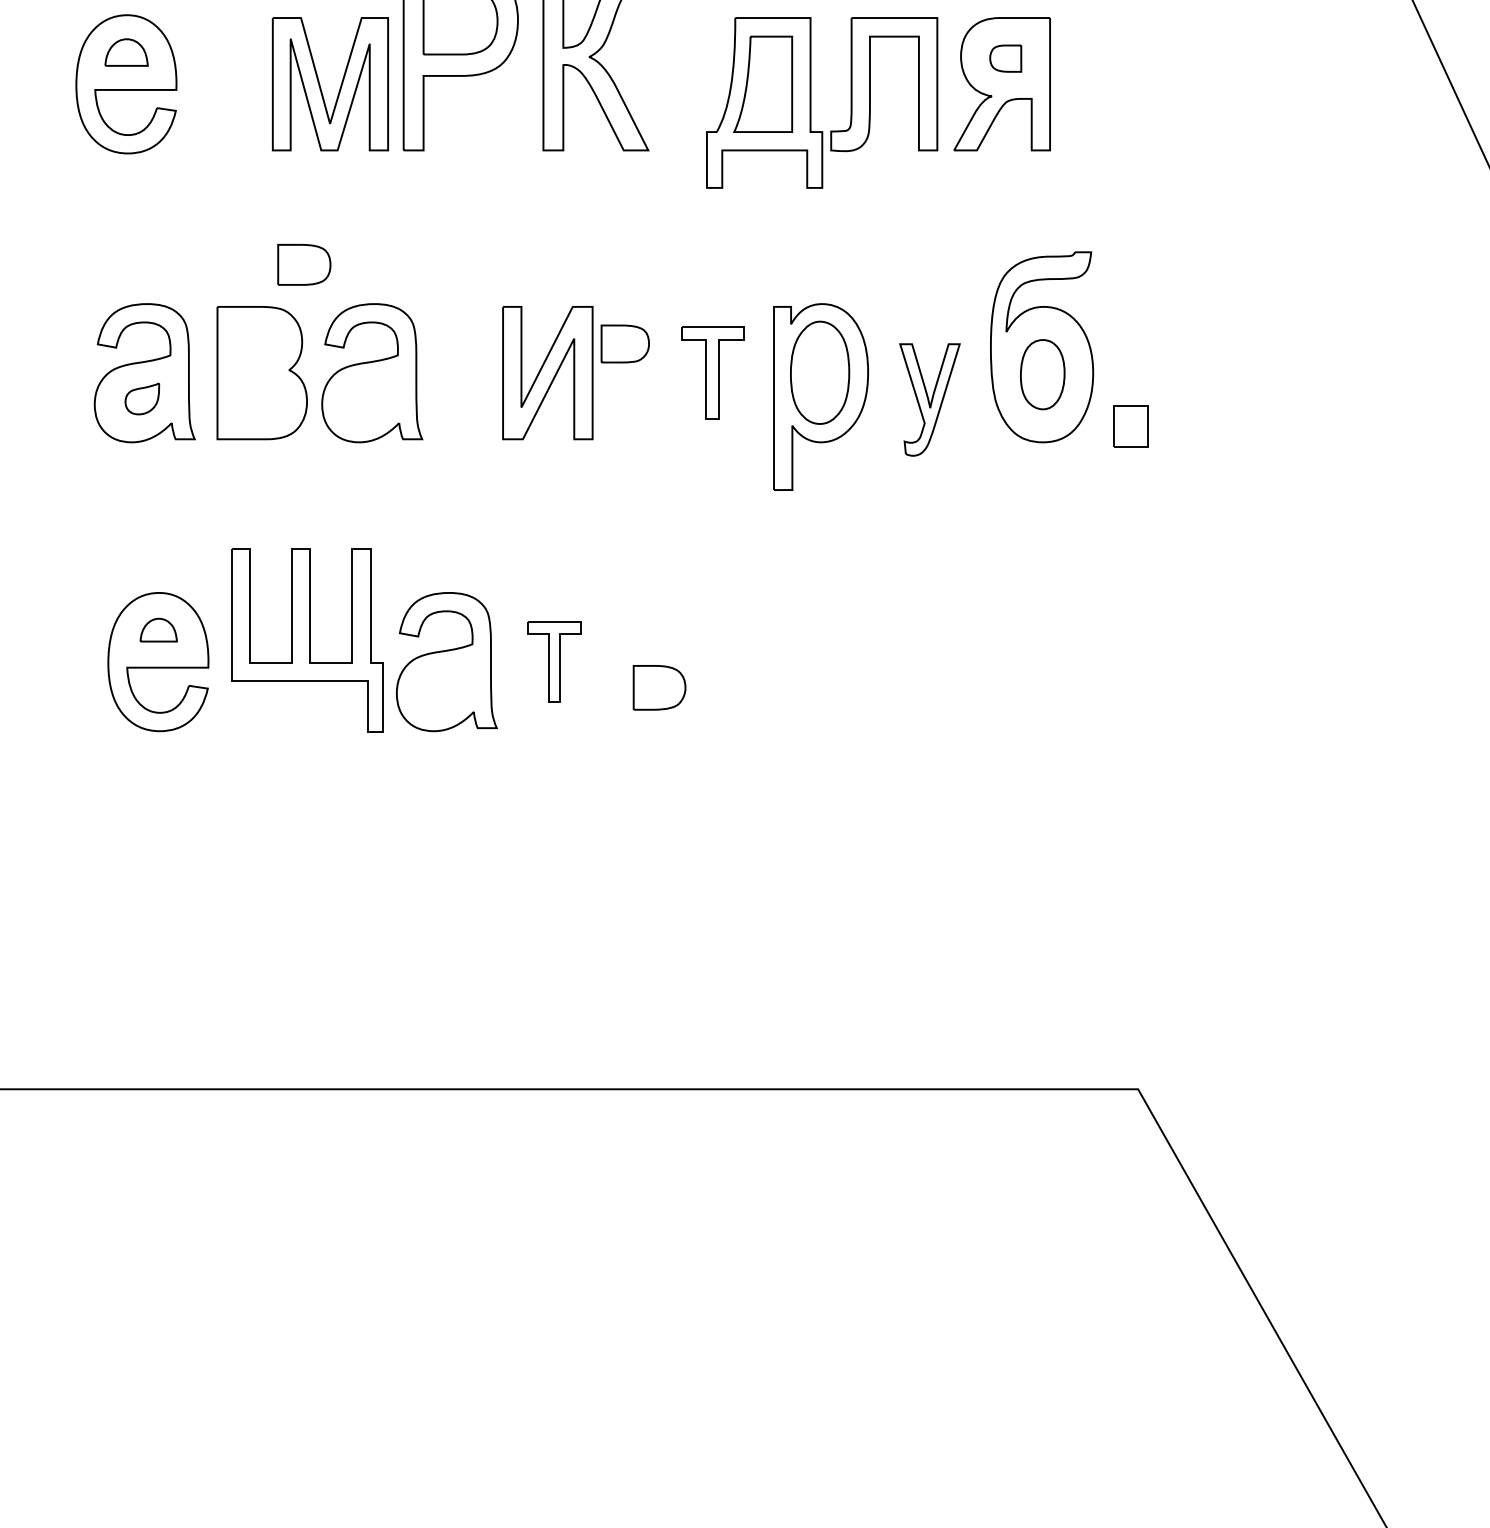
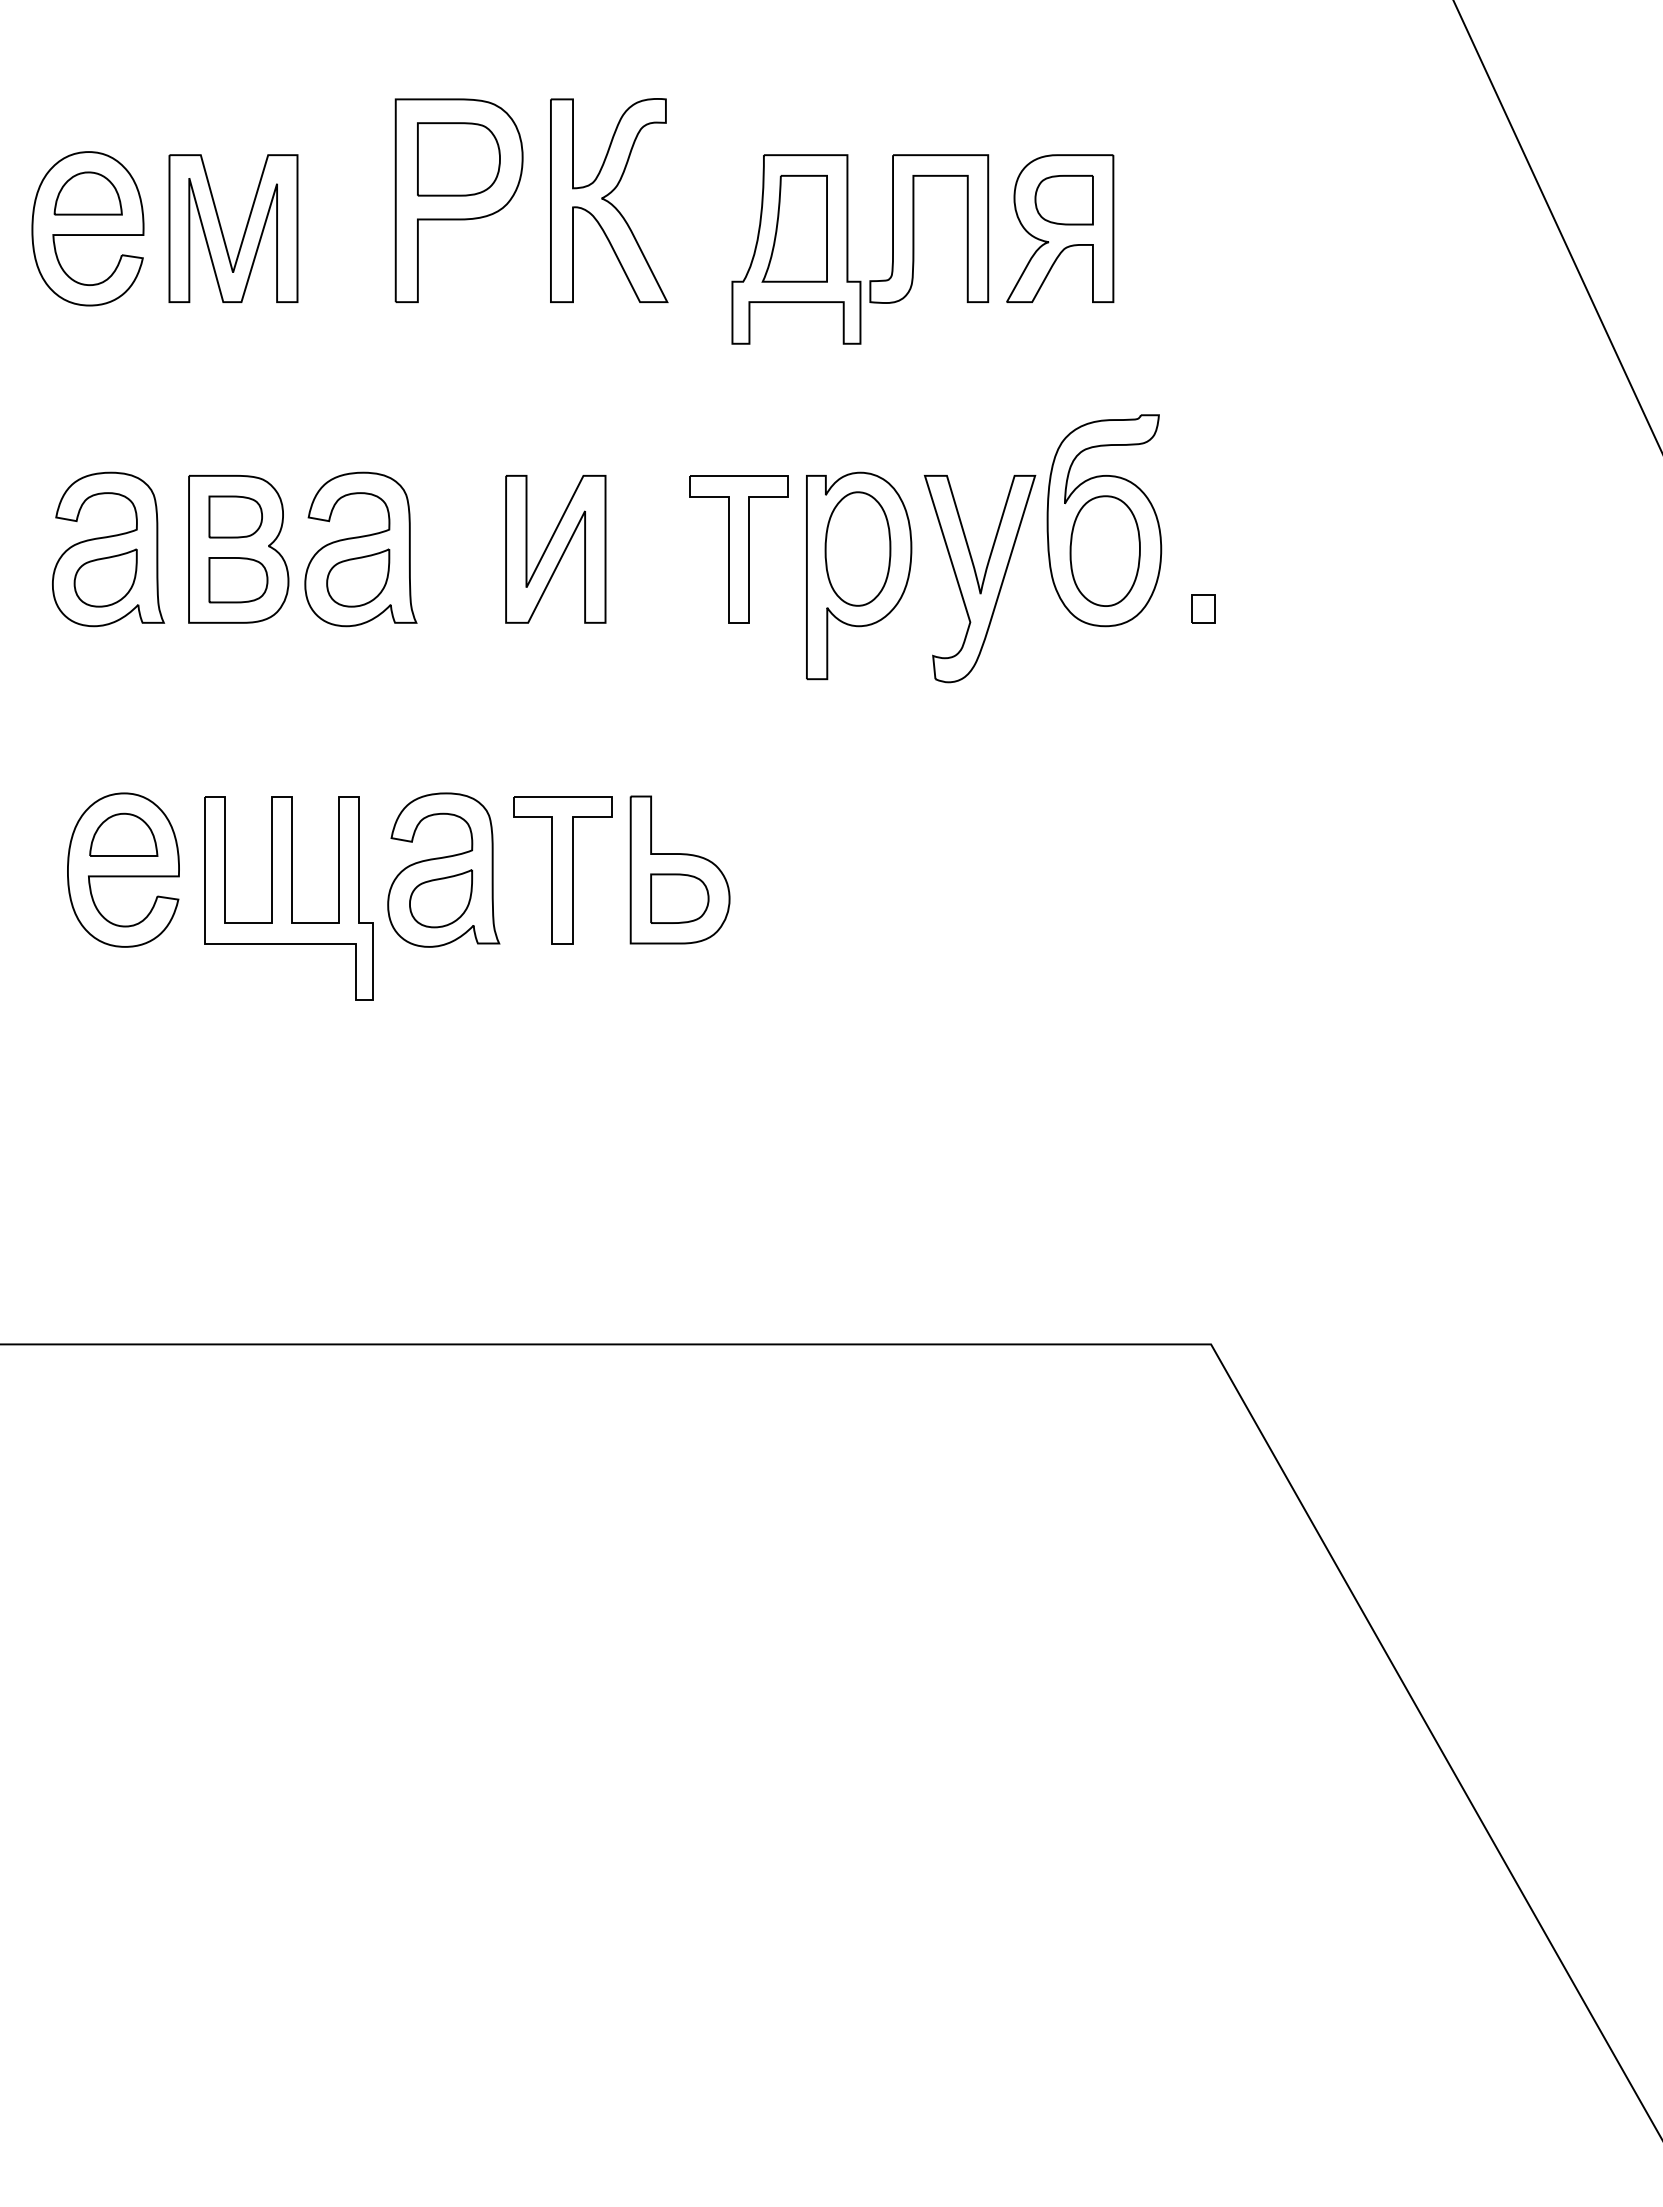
part: (125, 52) -> (87, 193), size x1.43
part: (1005, 58) -> (1063, 200), size x1.67
part: (320, 84) -> (222, 229), moved
part: (304, 265) -> (238, 580), moved
part: (625, 343) -> (235, 516), moved
part: (712, 373) -> (738, 549), size x1.43
part: (1042, 374) -> (1104, 550), size x1.43
part: (142, 398) -> (105, 577), size x1.67
part: (370, 398) -> (358, 577), added
part: (929, 400) -> (979, 579), size x1.67
part: (1131, 426) -> (1203, 608), size x0.62
part: (158, 629) -> (123, 834), size x1.67
part: (307, 640) -> (288, 898), moved
part: (659, 661) -> (679, 869), added
part: (553, 662) -> (562, 870), size x1.67
part: (443, 687) -> (440, 898), added

